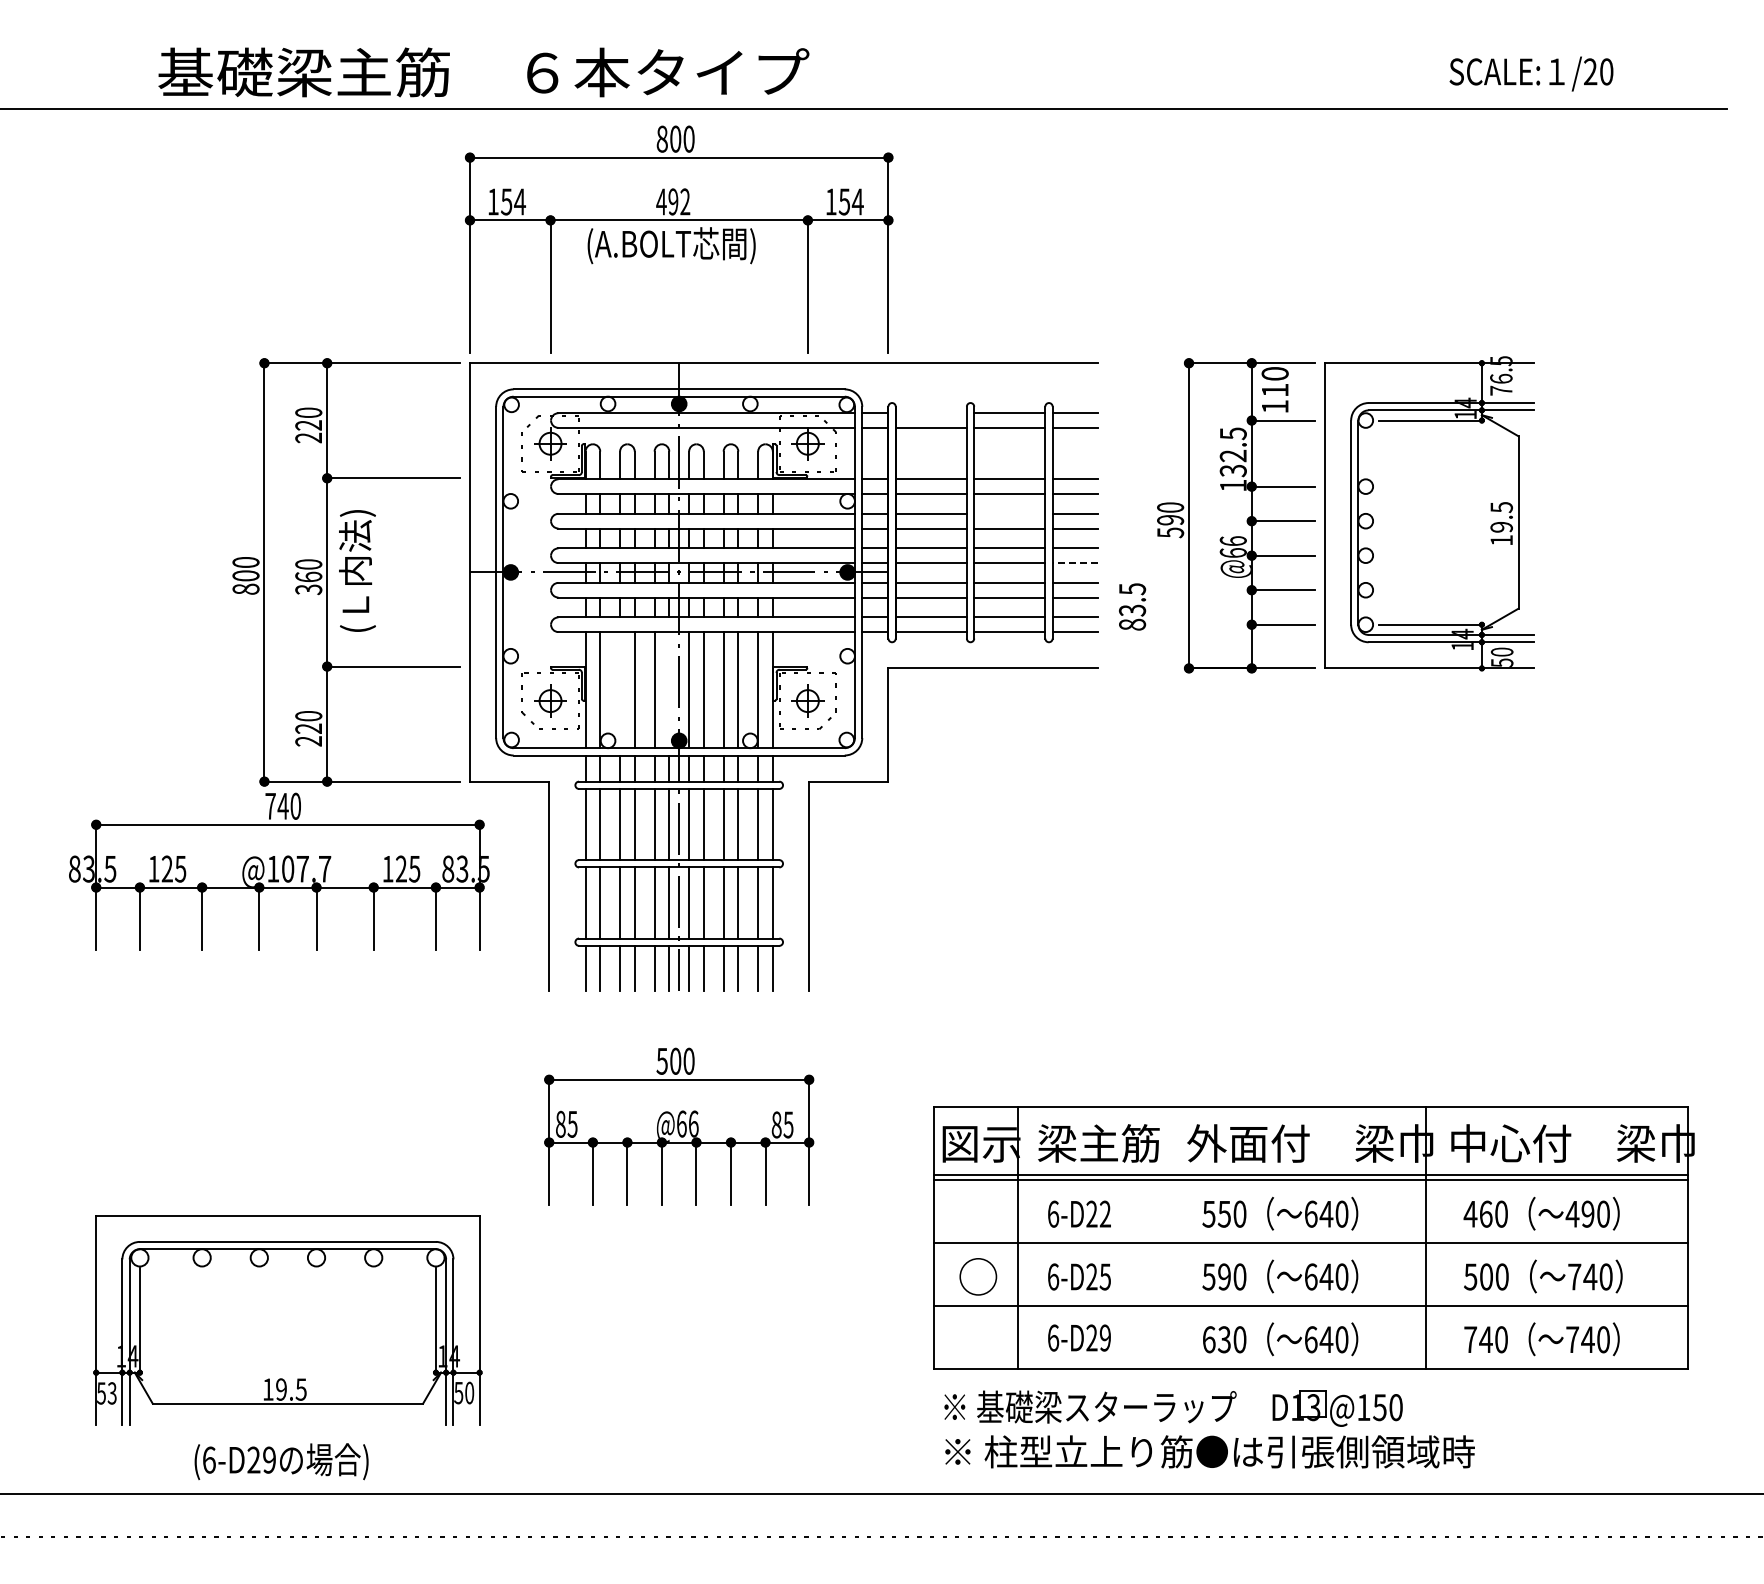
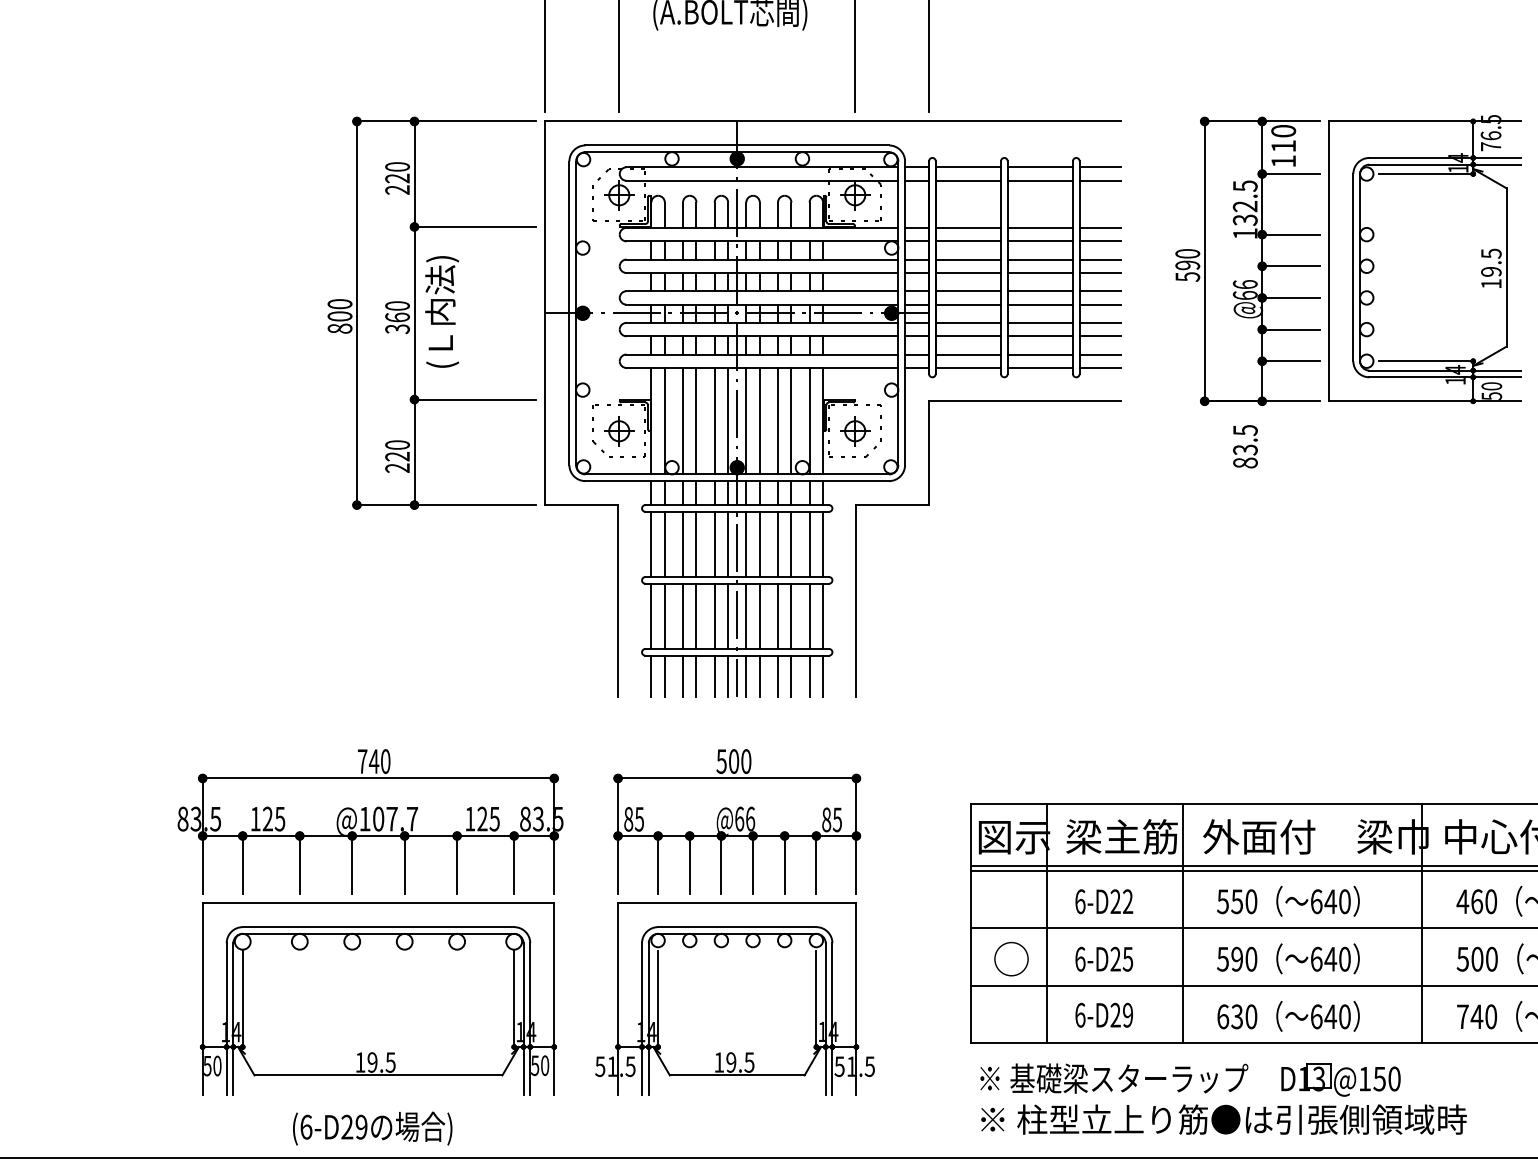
line: (930, 413) -> (967, 167), added
line: (1009, 513) -> (1040, 259), added
line: (1074, 563) -> (1099, 305), dashed -> solid
text: (1132, 606) -> (1245, 446), moved
line: (620, 690) -> (683, 421), added
line: (669, 690) -> (728, 421), added
part: (279, 871) -> (370, 821), moved
line: (1164, 1237) -> (1182, 923), added
part: (676, 1320) -> (734, 999), added
text: (111, 1393) -> (216, 1066), 53 -> 50

